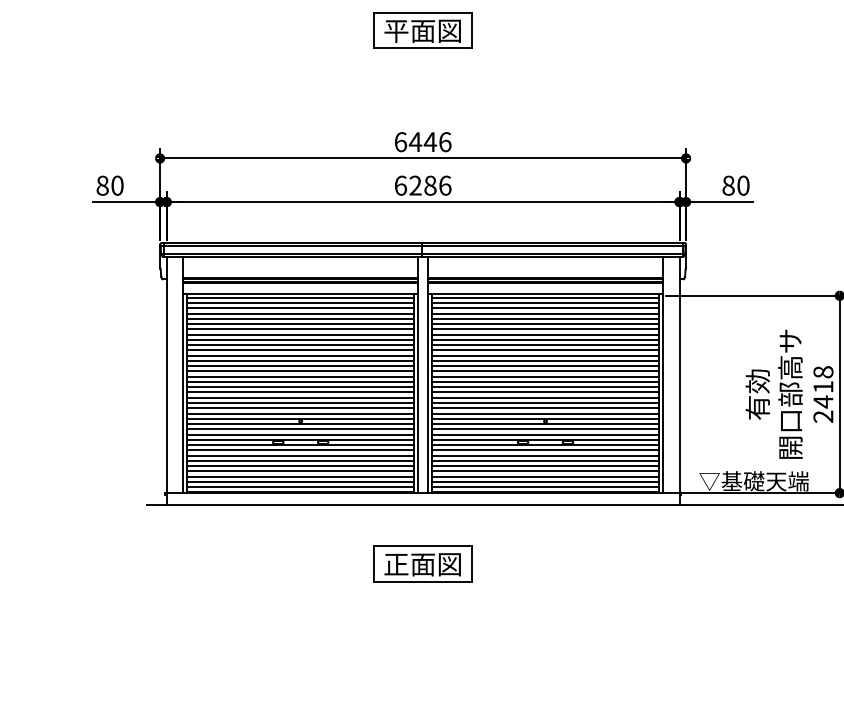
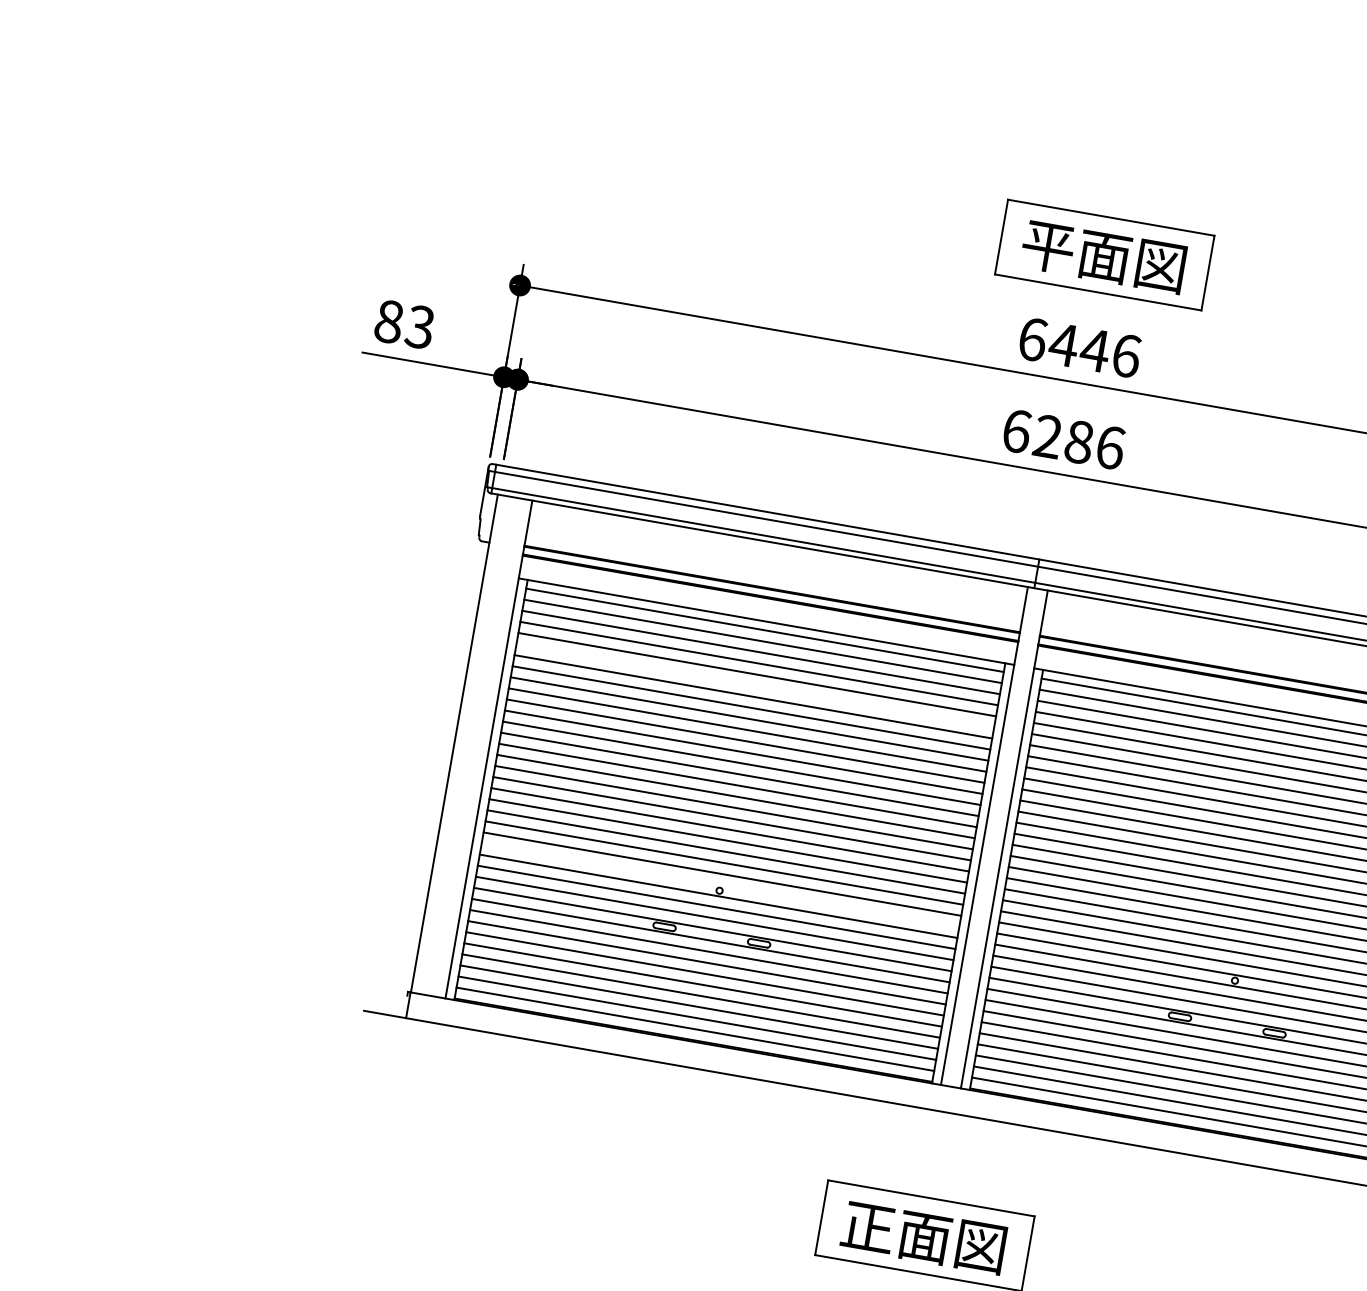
part: (422, 30) -> (1103, 254), moved
text: (117, 185) -> (420, 326), 80 -> 83
line: (300, 324) -> (754, 686), removed
line: (300, 418) -> (720, 884), removed

